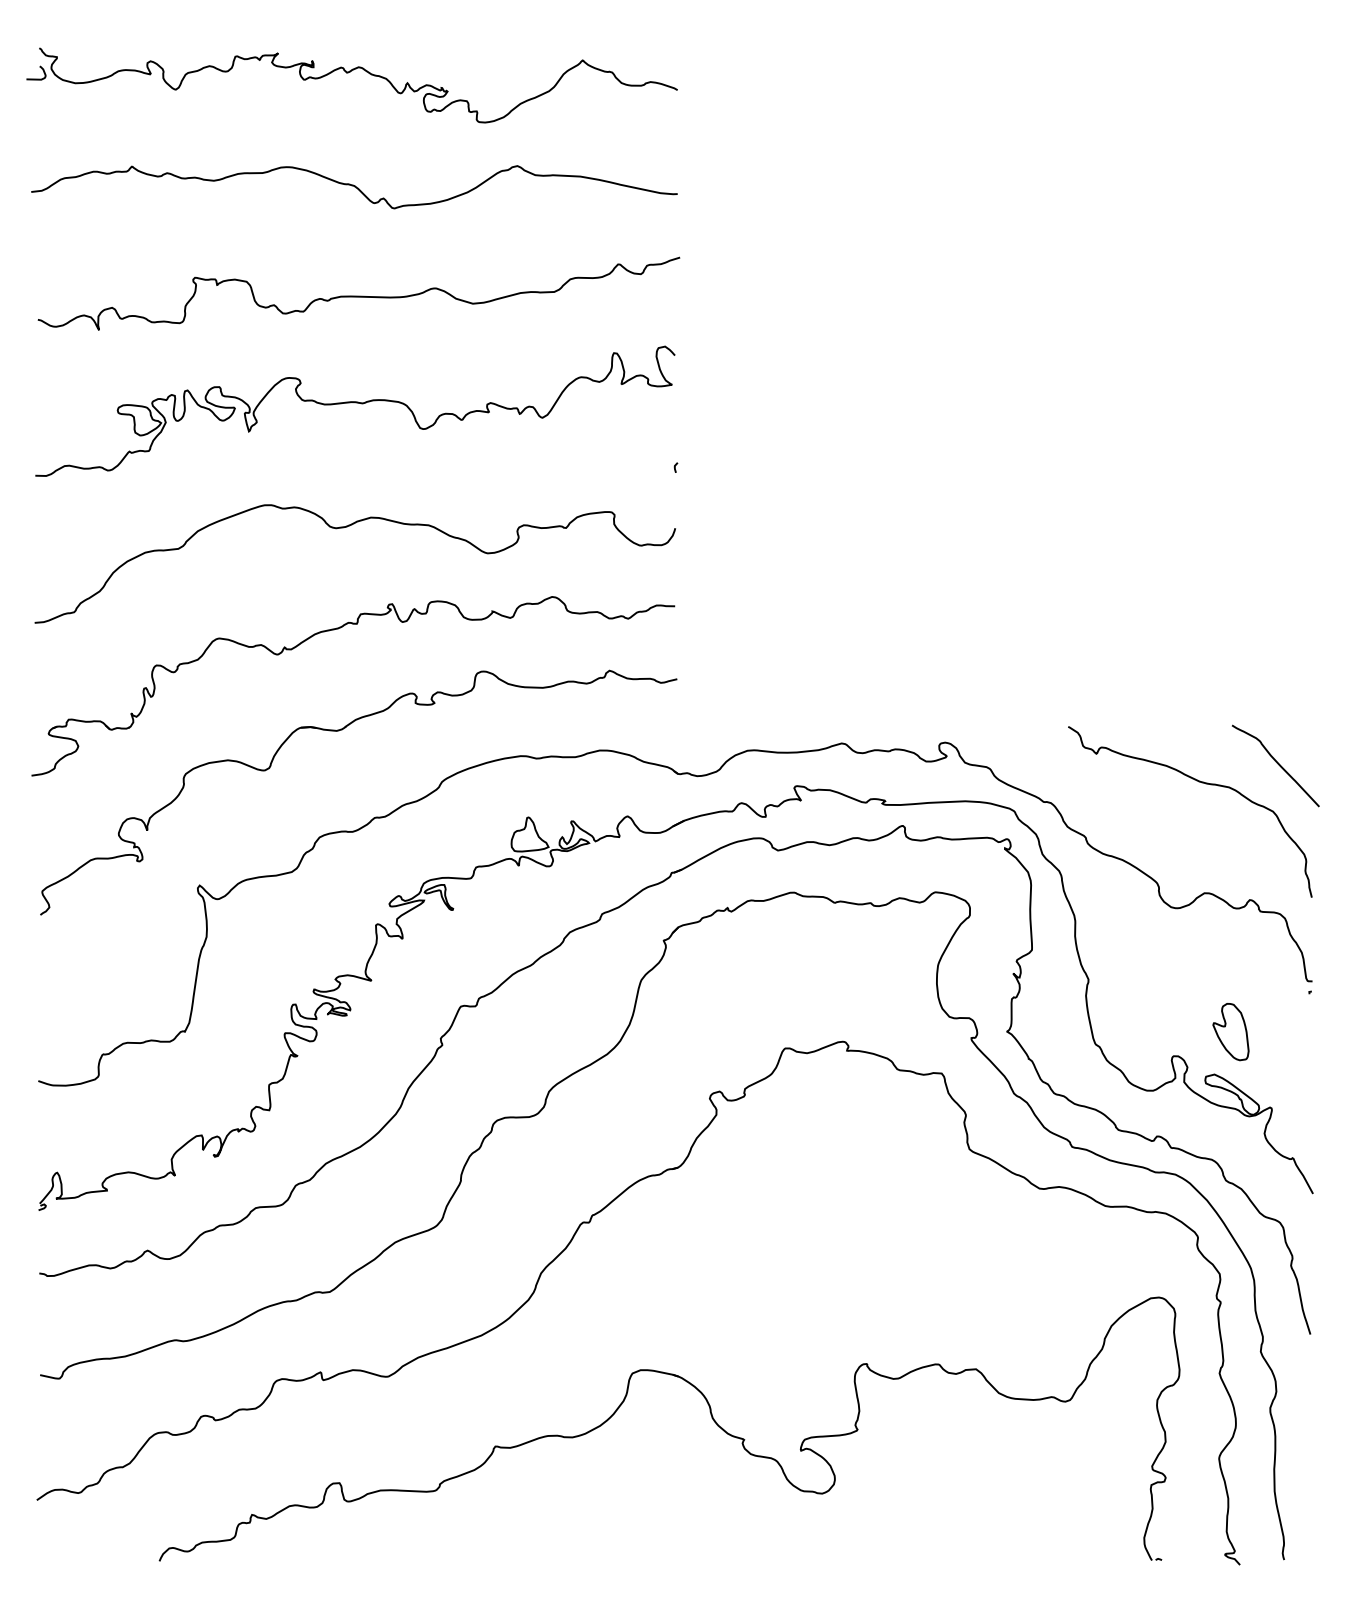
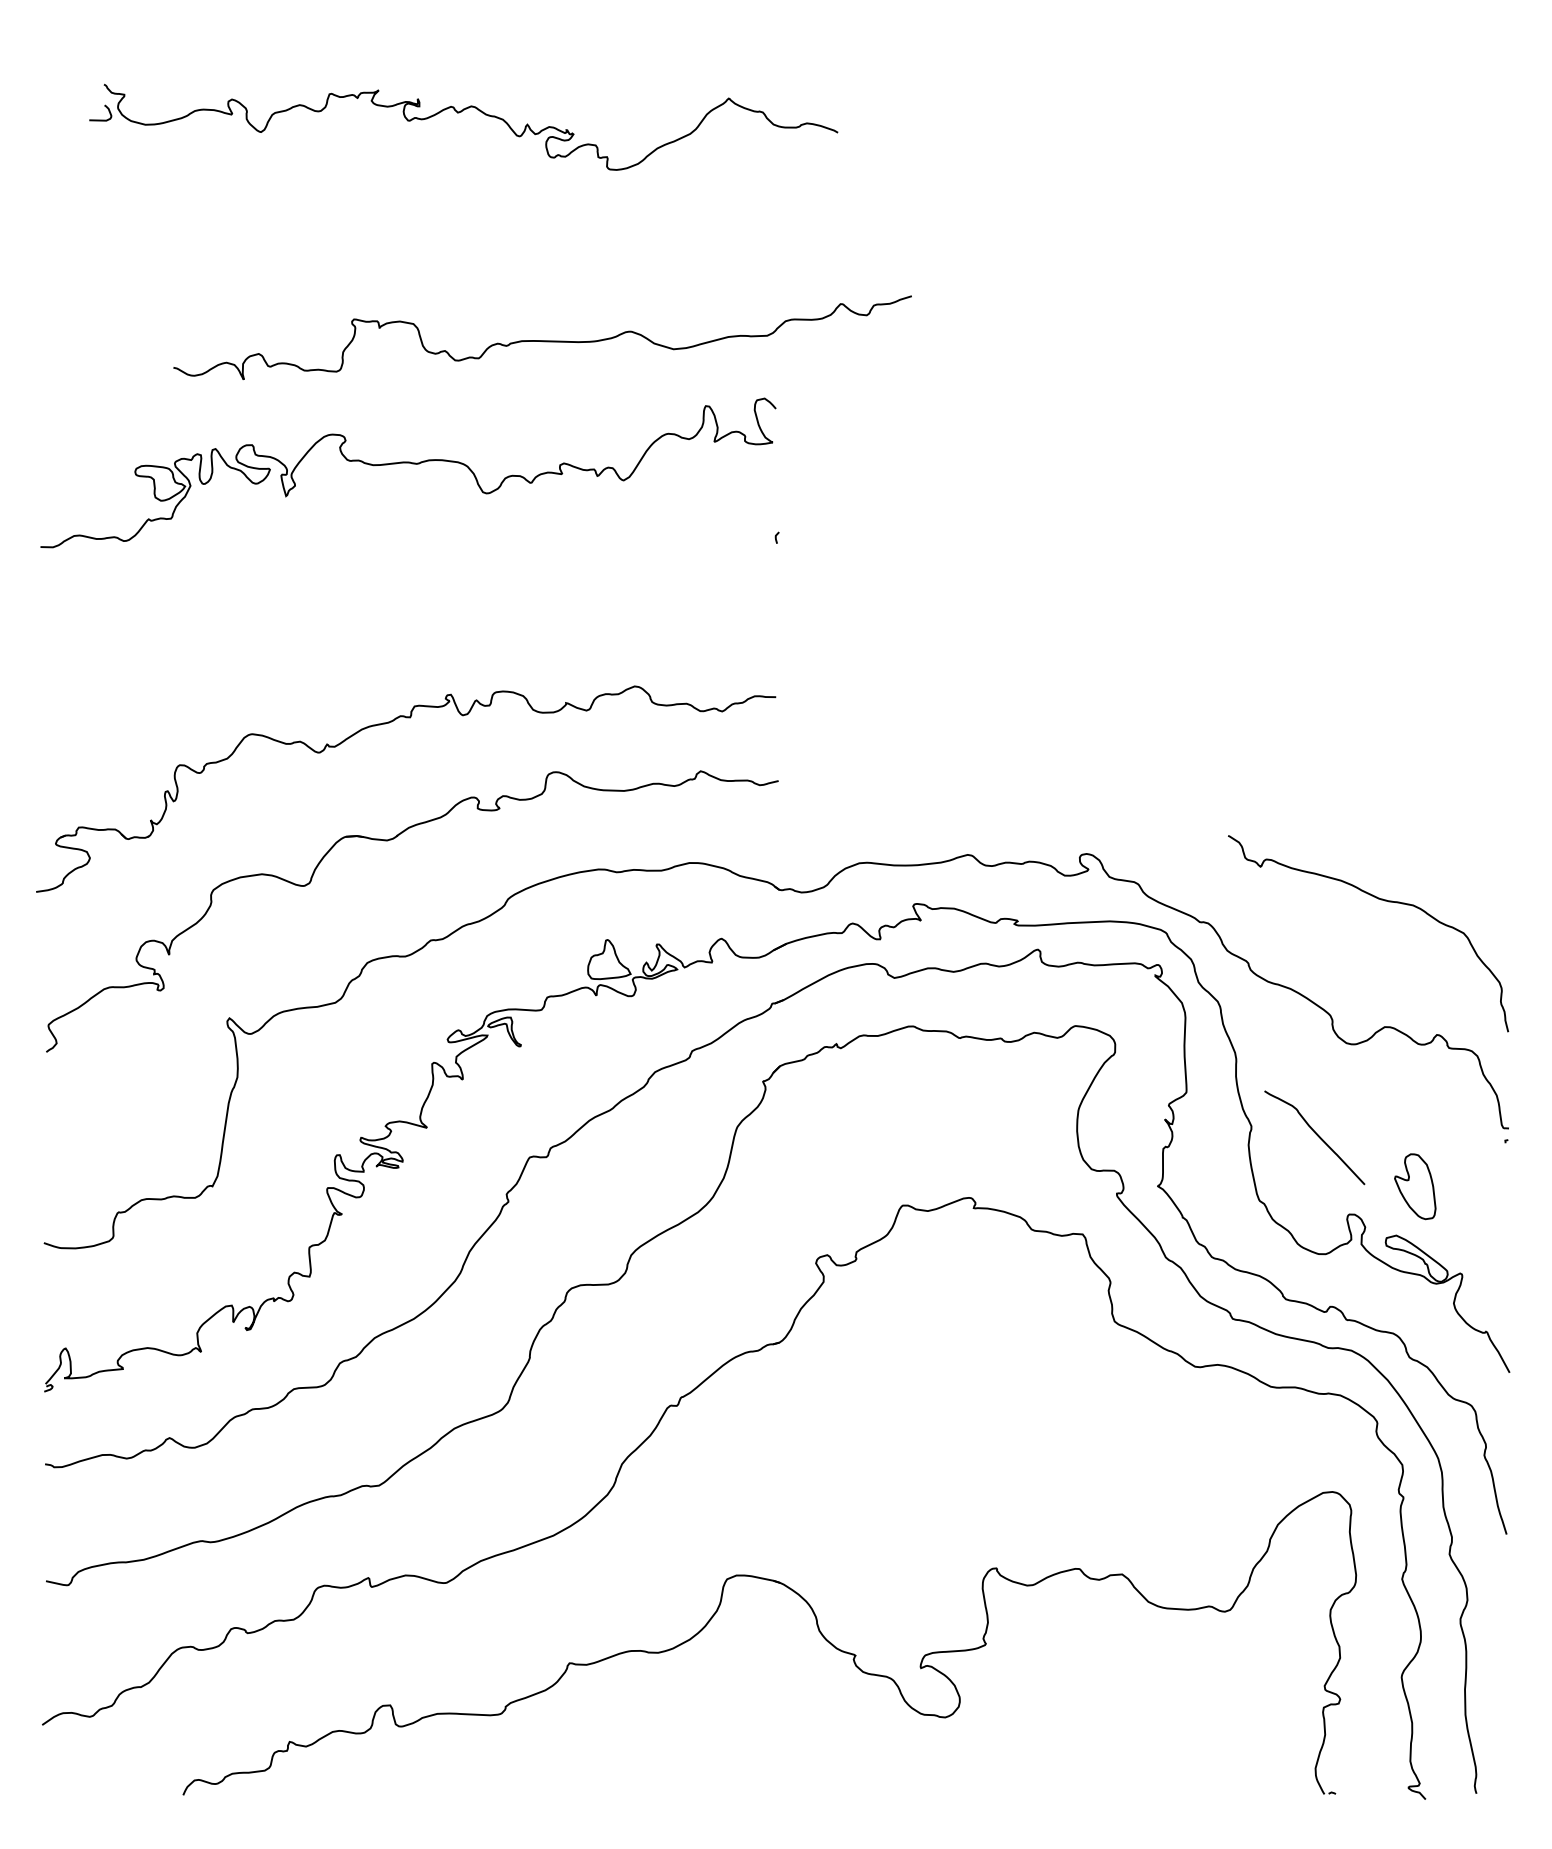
part: (348, 73) -> (459, 113), moved
curve: (354, 187) -> (407, 215), removed
curve: (358, 296) -> (542, 340), moved
curve: (344, 528) -> (395, 607), removed
curve: (1277, 763) -> (1316, 1135), moved

